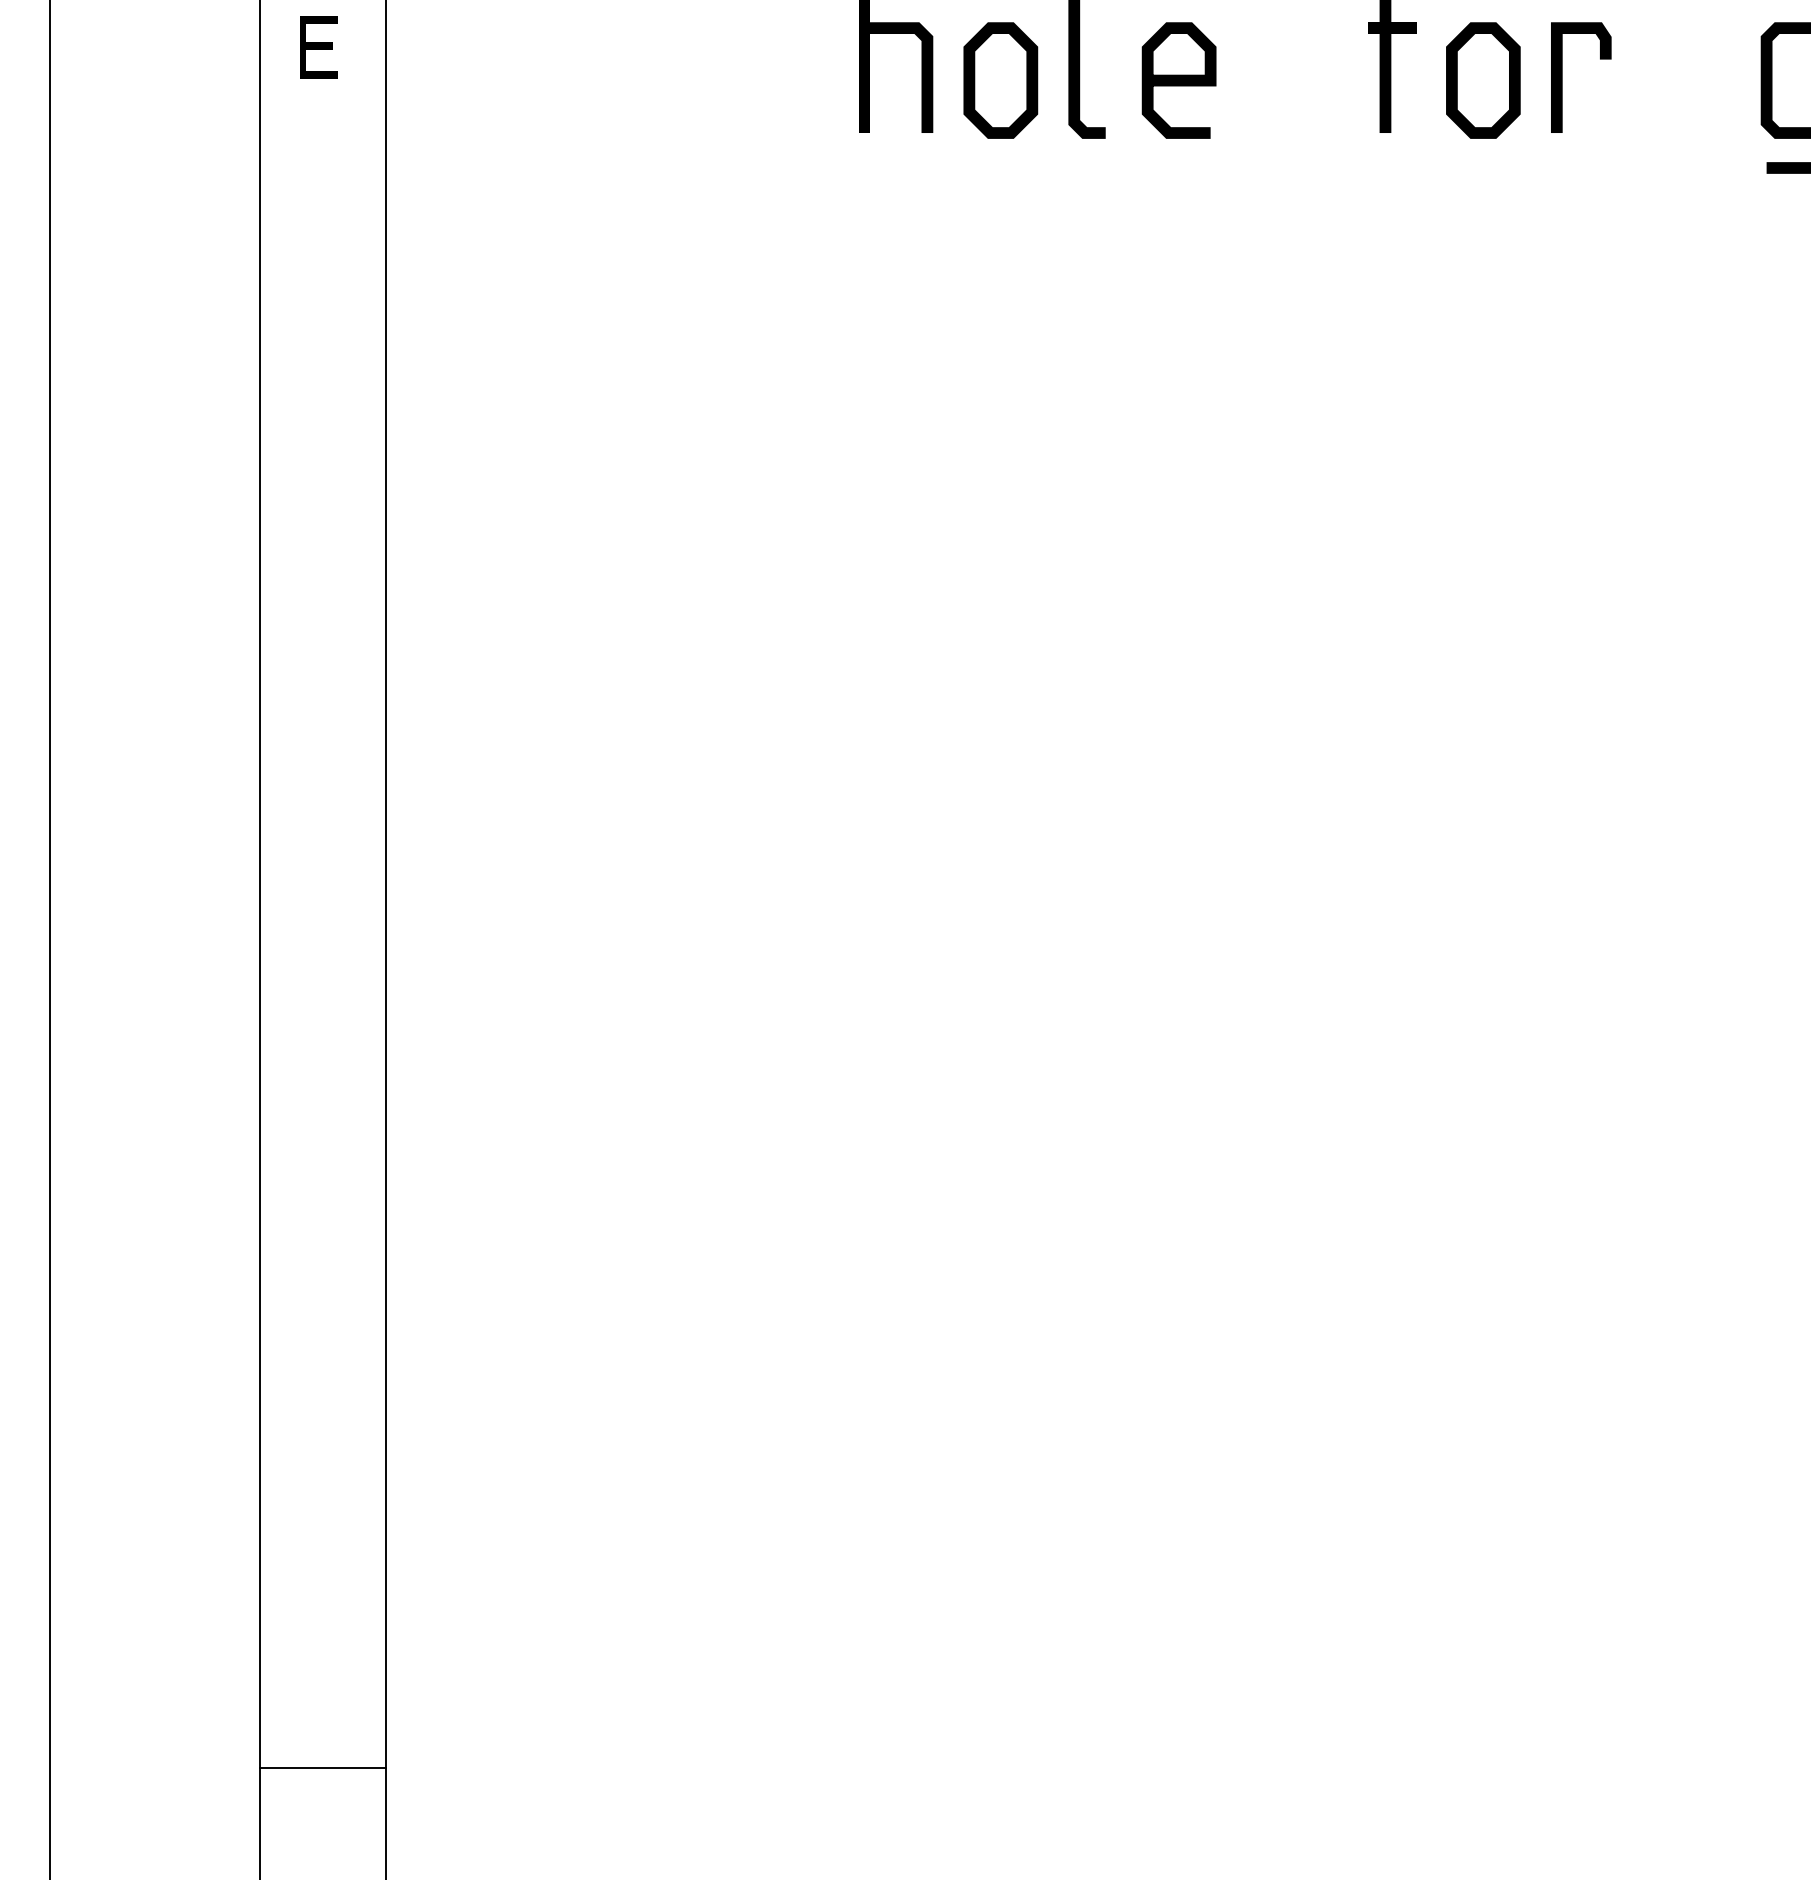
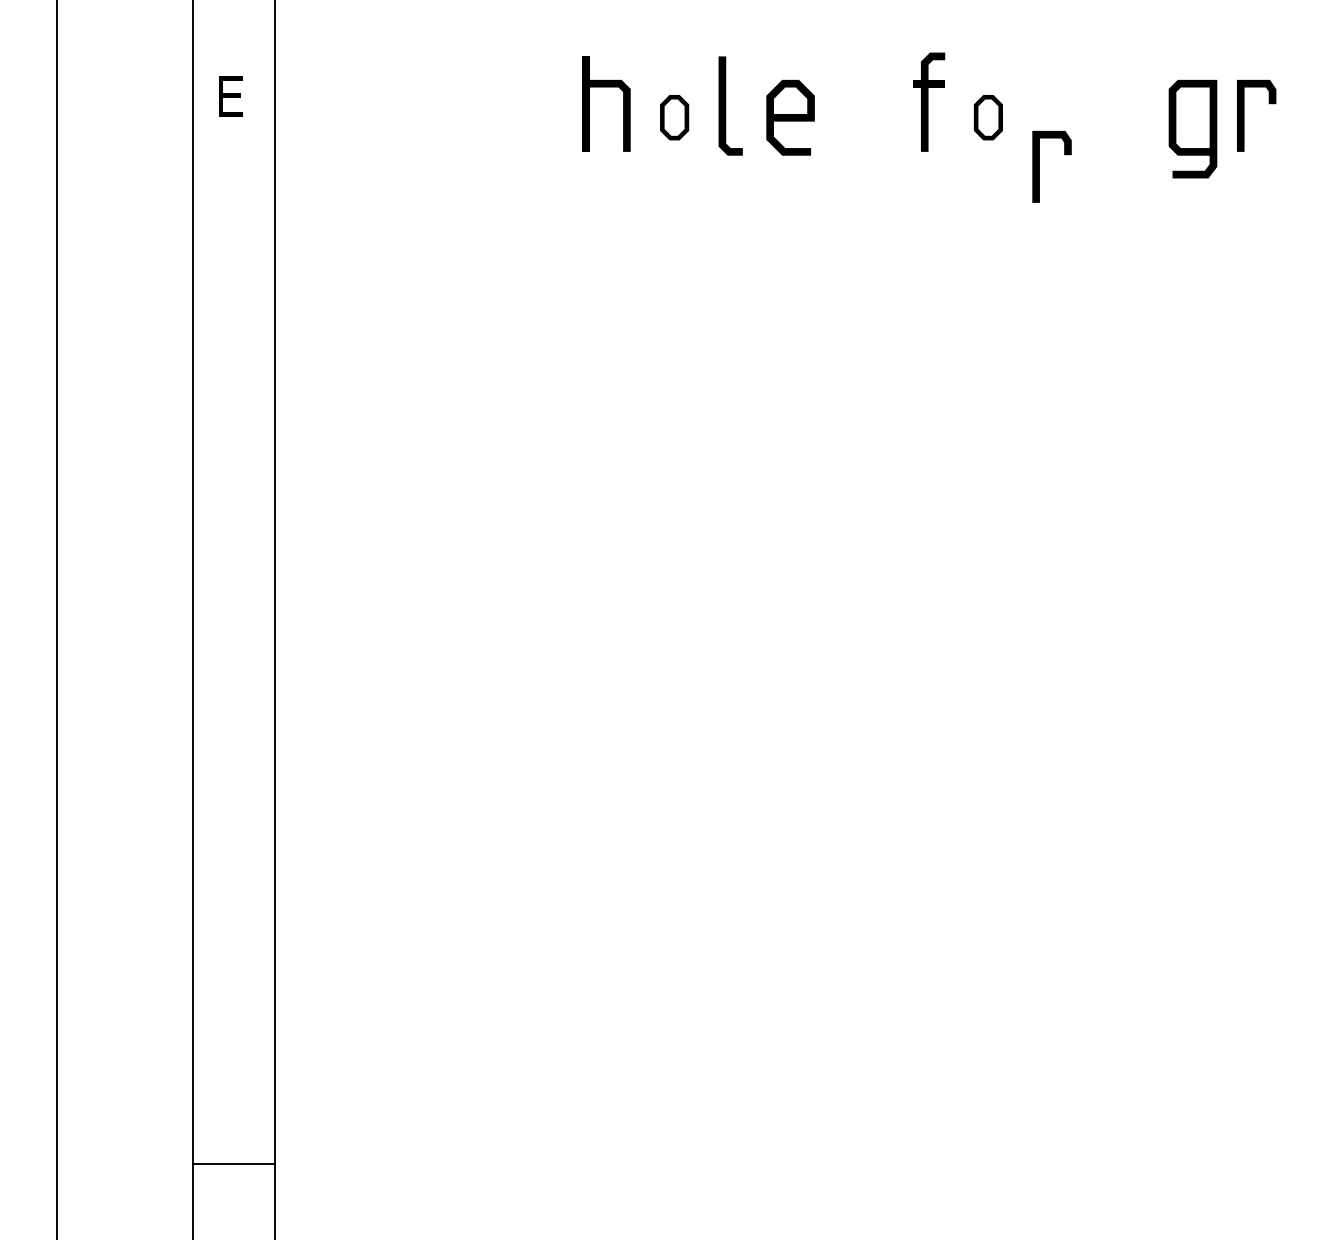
line: (1561, 77) -> (1039, 166), moved
part: (1000, 80) -> (674, 117), size x0.6
part: (1483, 80) -> (988, 117), size x0.6
line: (322, 1768) -> (233, 1164), moved

